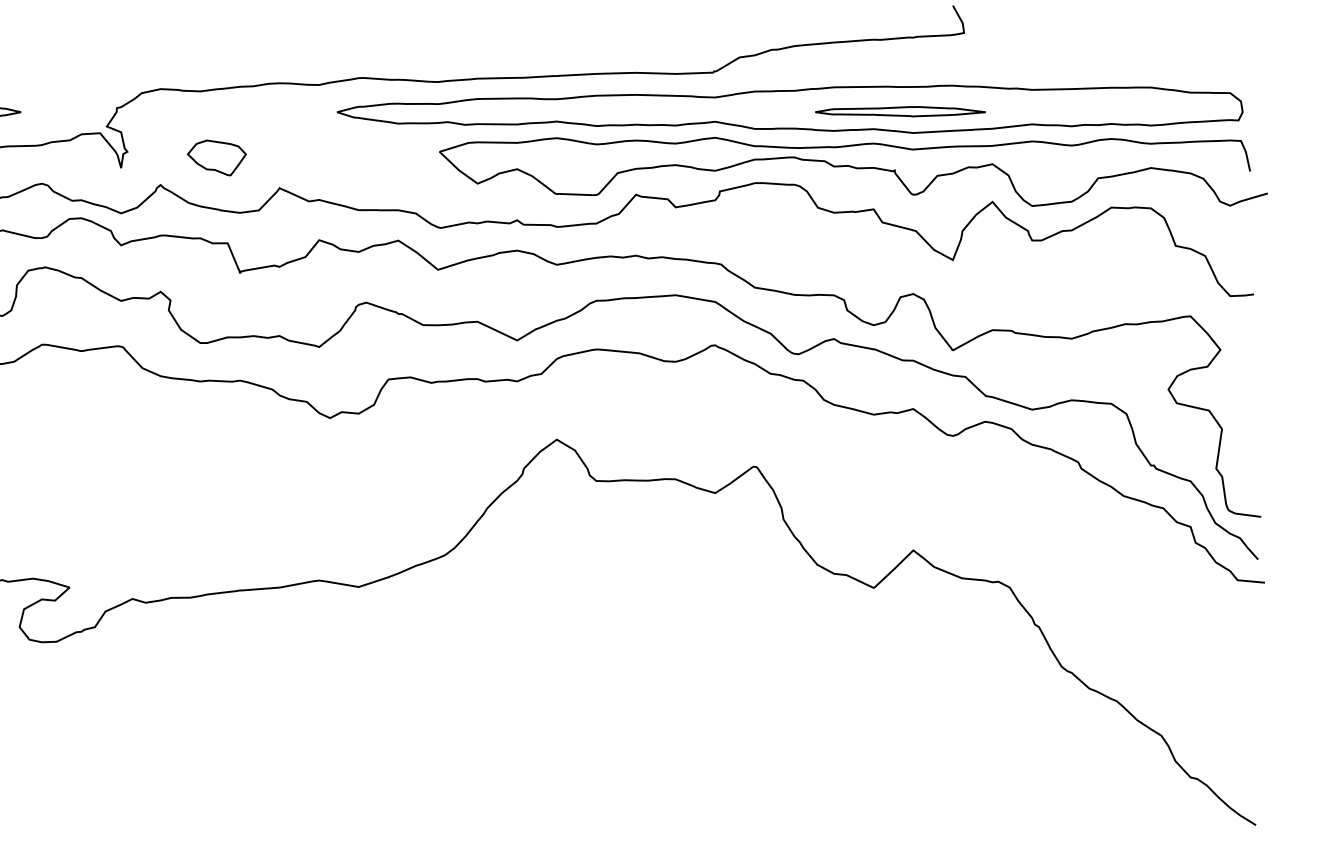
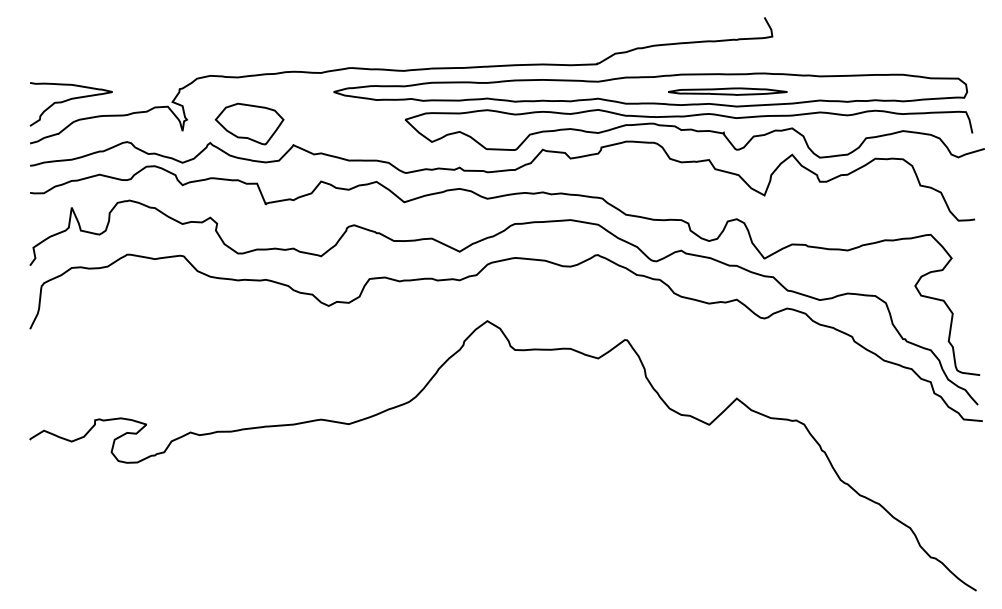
part: (216, 157) -> (249, 123), size x1.67

